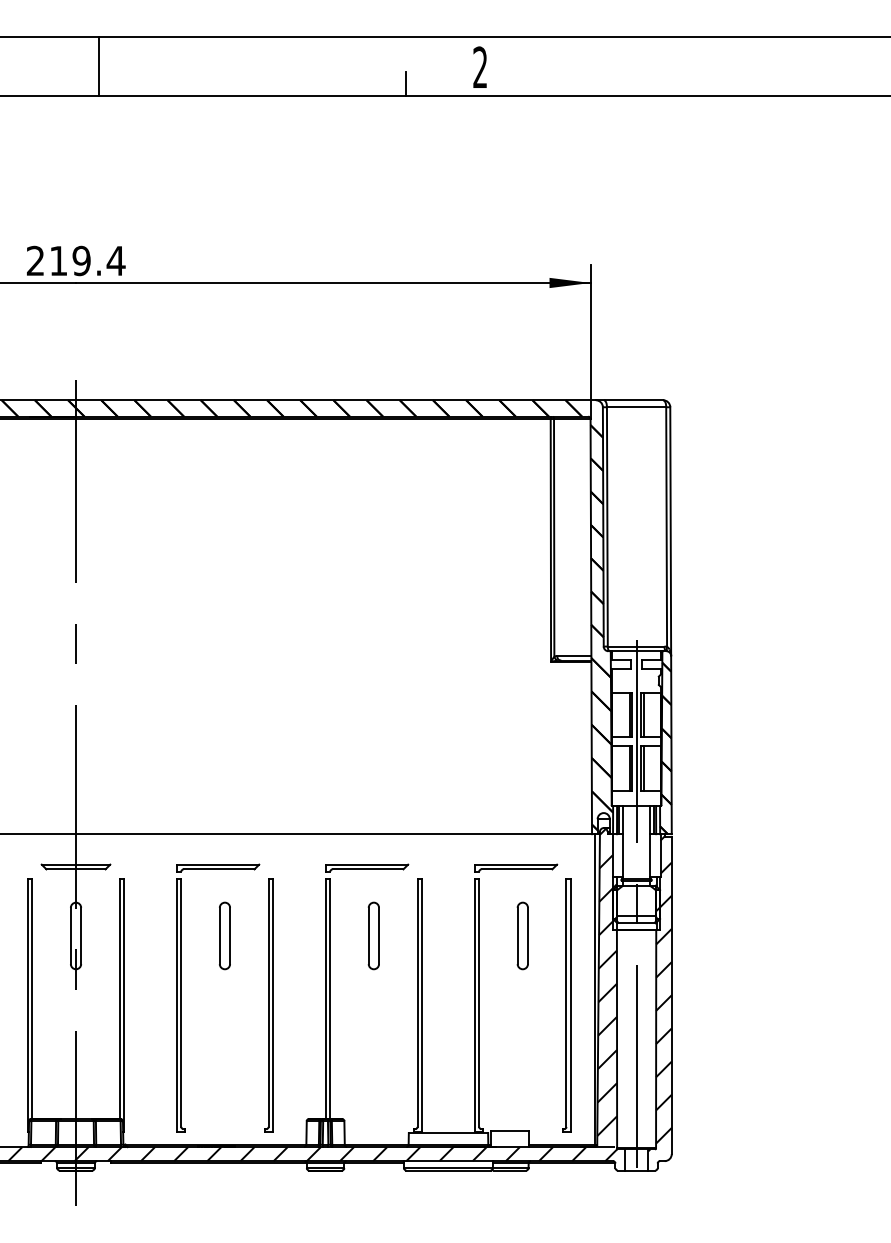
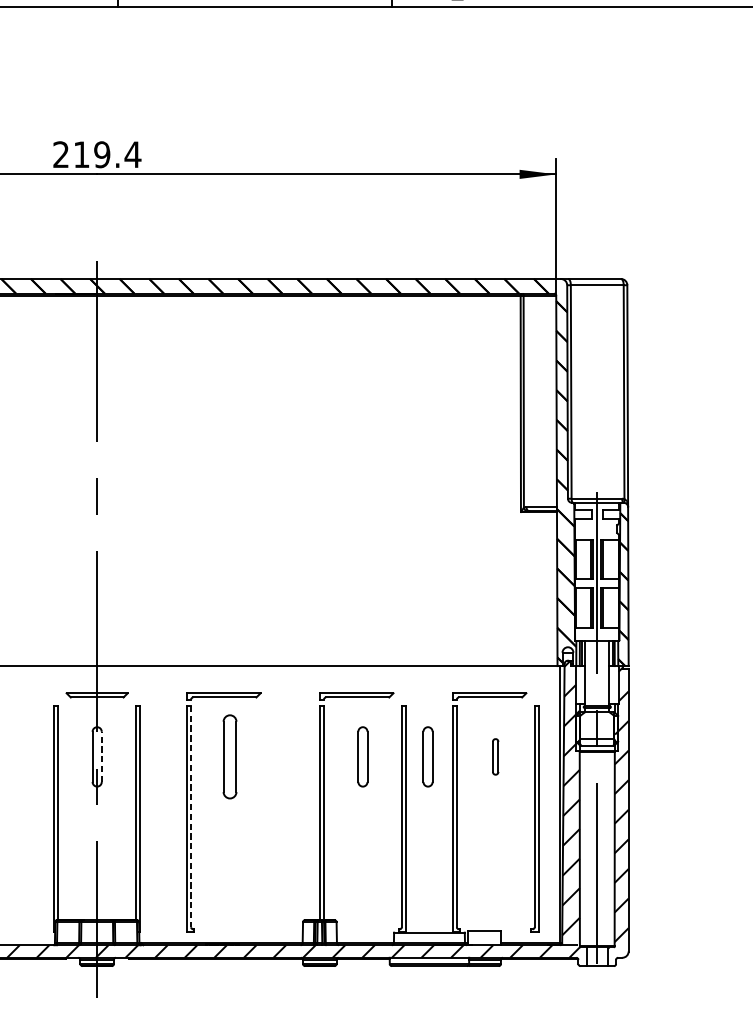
line: (81, 935) -> (102, 756), solid -> dashed
part: (224, 935) -> (229, 756), size x1.4
part: (446, 935) -> (427, 756), added
part: (522, 935) -> (495, 756), size x0.6
line: (181, 1003) -> (191, 817), solid -> dashed
part: (268, 1005) -> (268, 818), removed

